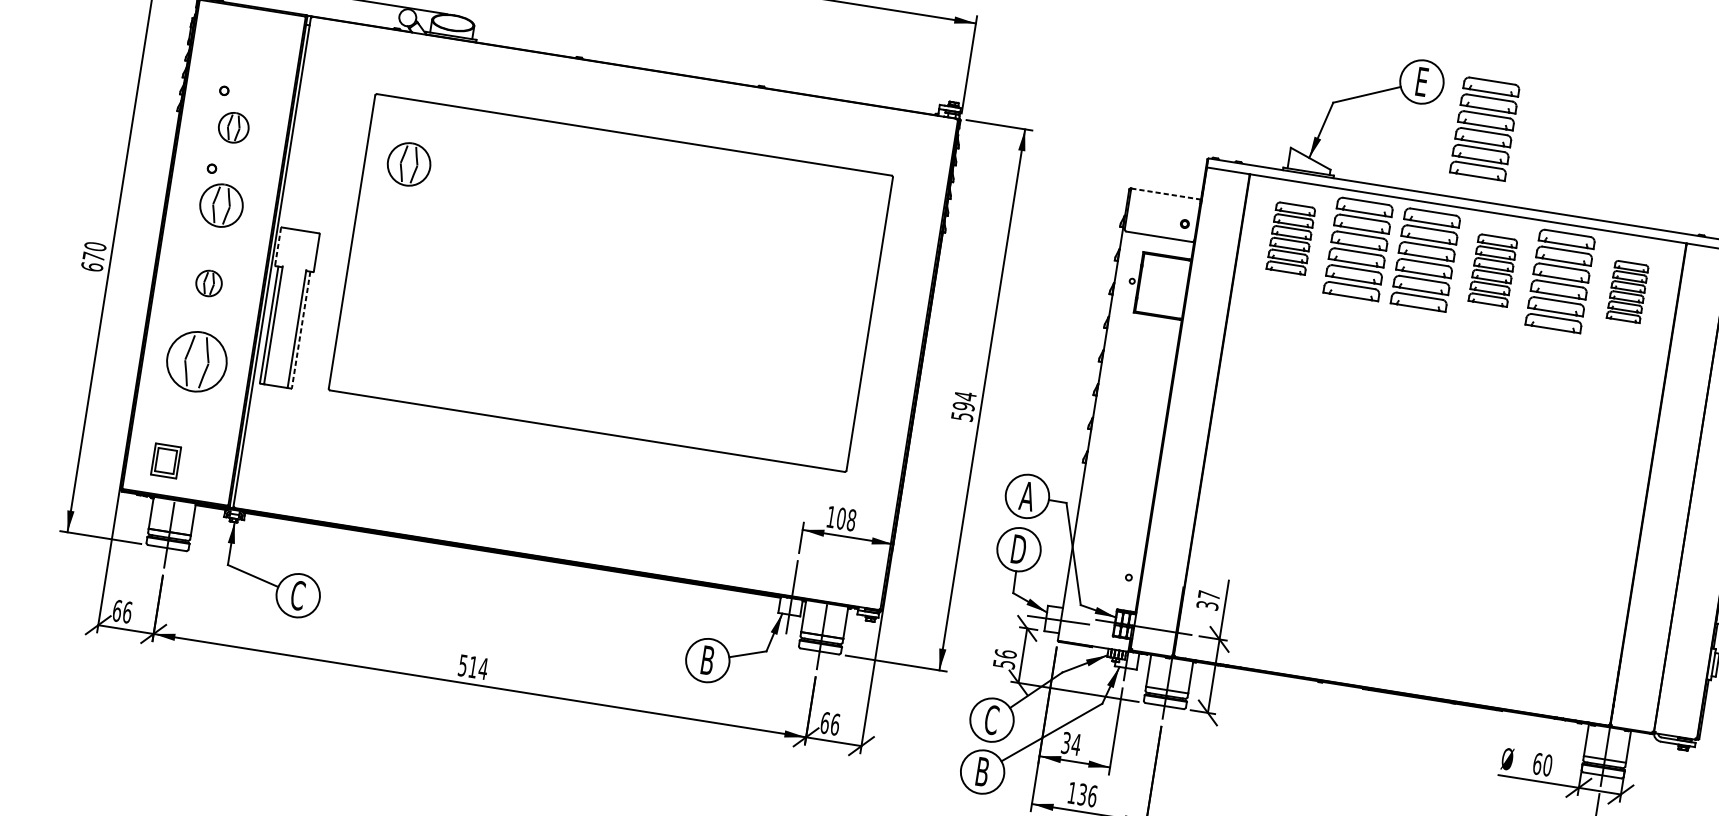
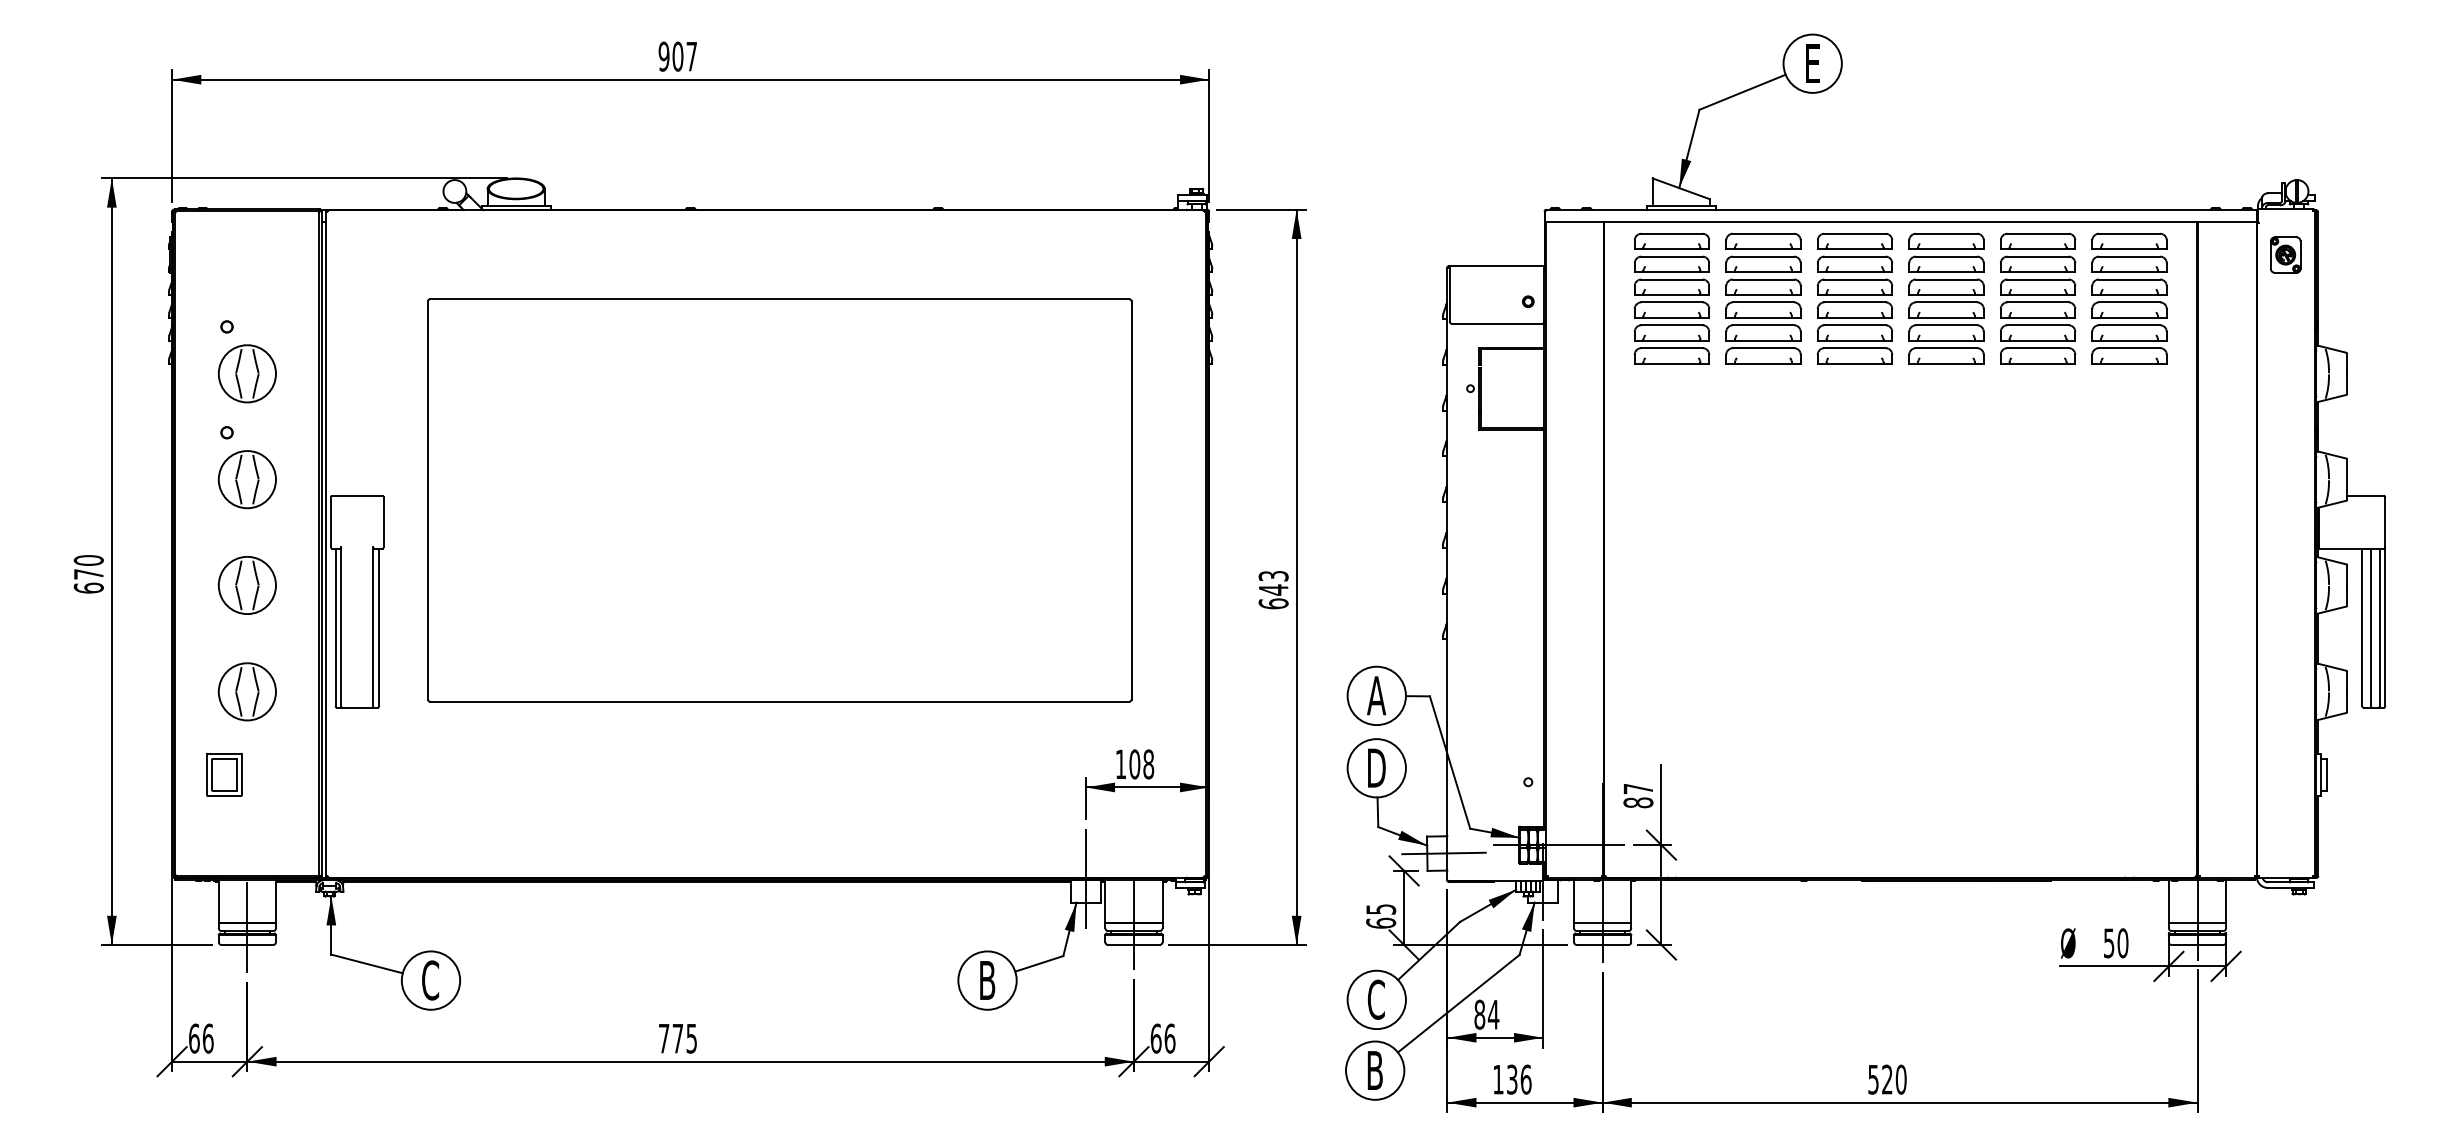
part: (233, 127) -> (246, 373), size x1.43
part: (1485, 128) -> (1906, 112), removed
part: (408, 164) -> (486, 385), removed
line: (1166, 193) -> (1497, 265), dashed -> solid
part: (1290, 238) -> (1671, 298), size x1.43
line: (278, 246) -> (331, 521), dashed -> solid
part: (1493, 270) -> (1946, 298), size x1.43
part: (208, 283) -> (246, 585), size x1.67
part: (1627, 291) -> (2129, 298), size x1.67
line: (301, 329) -> (379, 627), dashed -> solid
part: (196, 361) -> (246, 691), size x0.71
text: (963, 406) -> (1273, 589), 594 -> 643
part: (166, 460) -> (224, 774), moved
text: (1207, 605) -> (1638, 802), 37 -> 87
text: (1005, 659) -> (1381, 916), 56 -> 65
text: (473, 667) -> (678, 1038), 514 -> 775
text: (1065, 742) -> (1479, 1014), 34 -> 84
text: (1537, 763) -> (2108, 943), 60 -> 50

